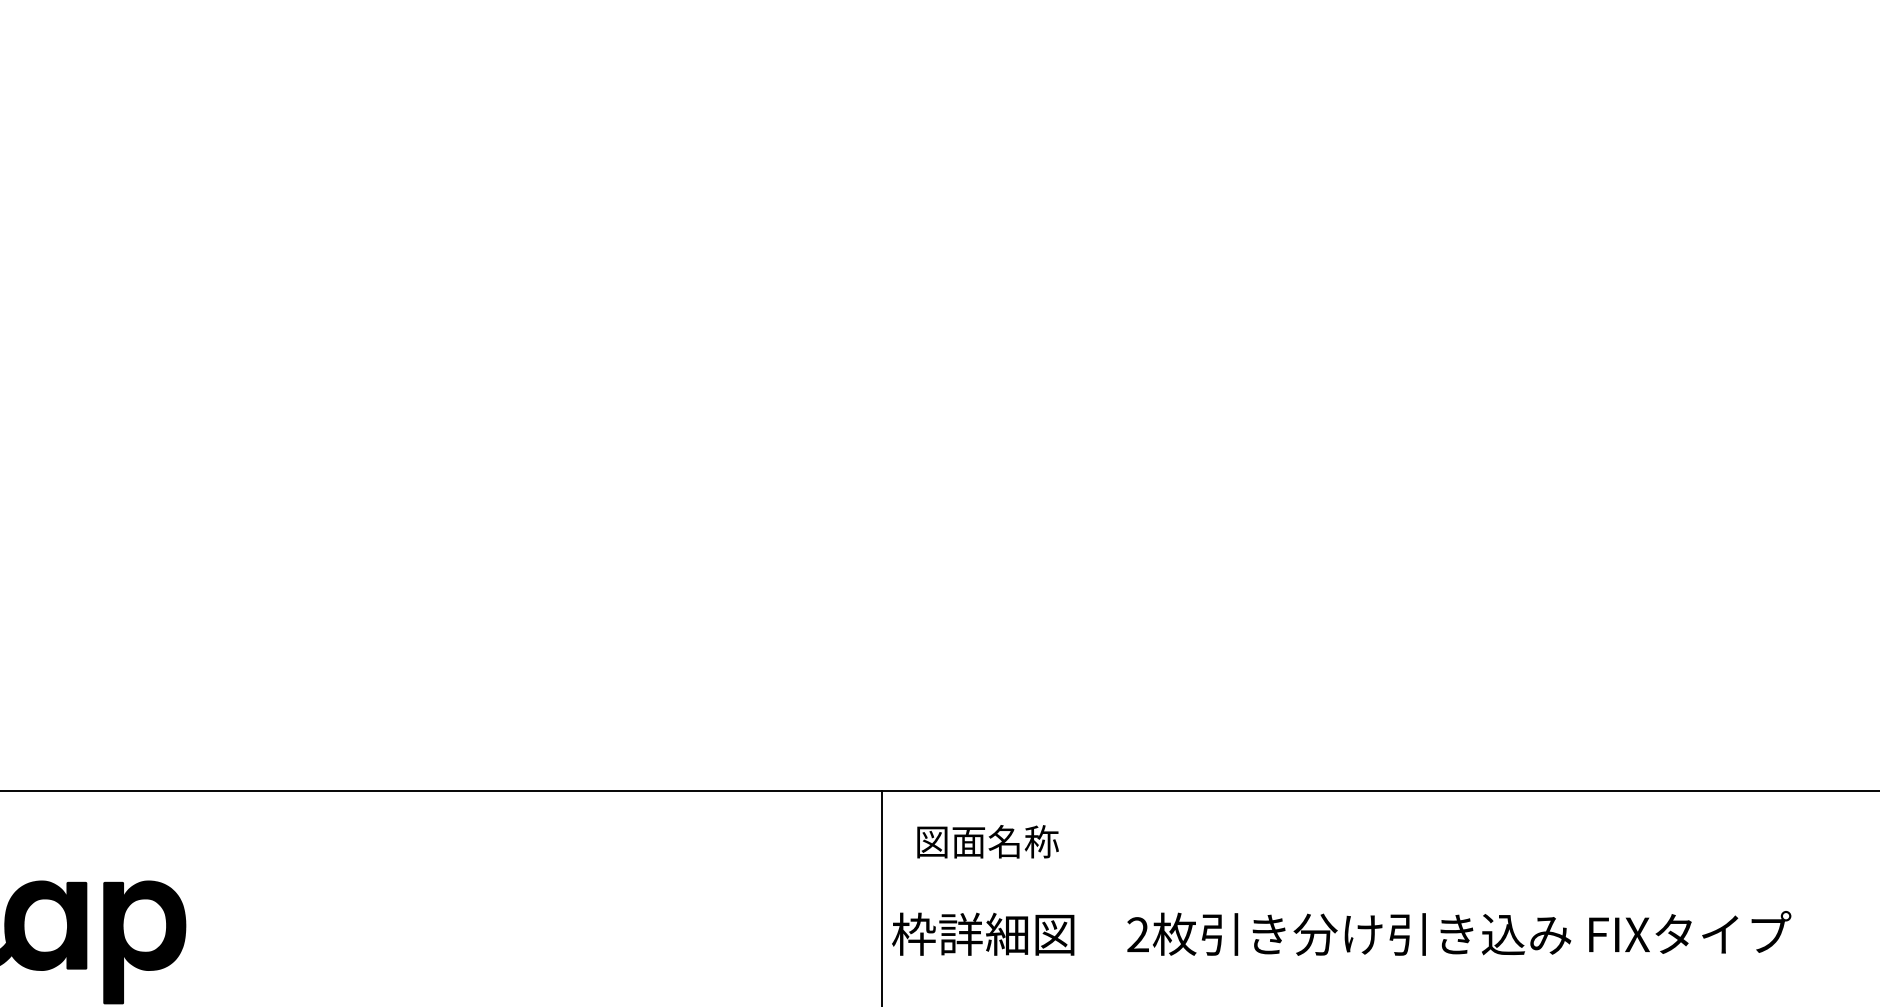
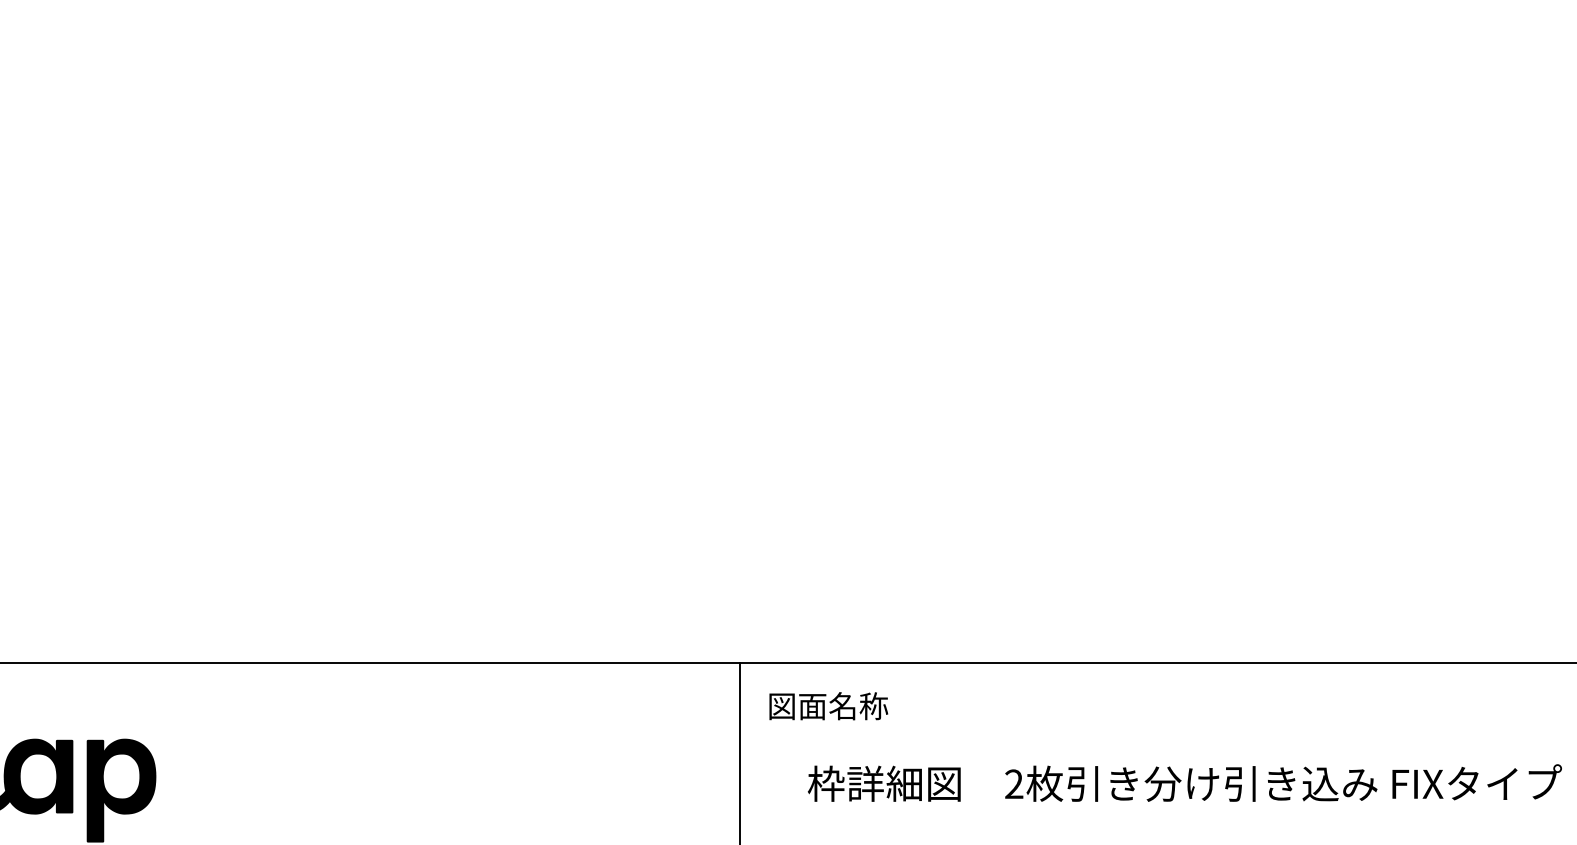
text: (1341, 933) -> (1184, 783), moved

